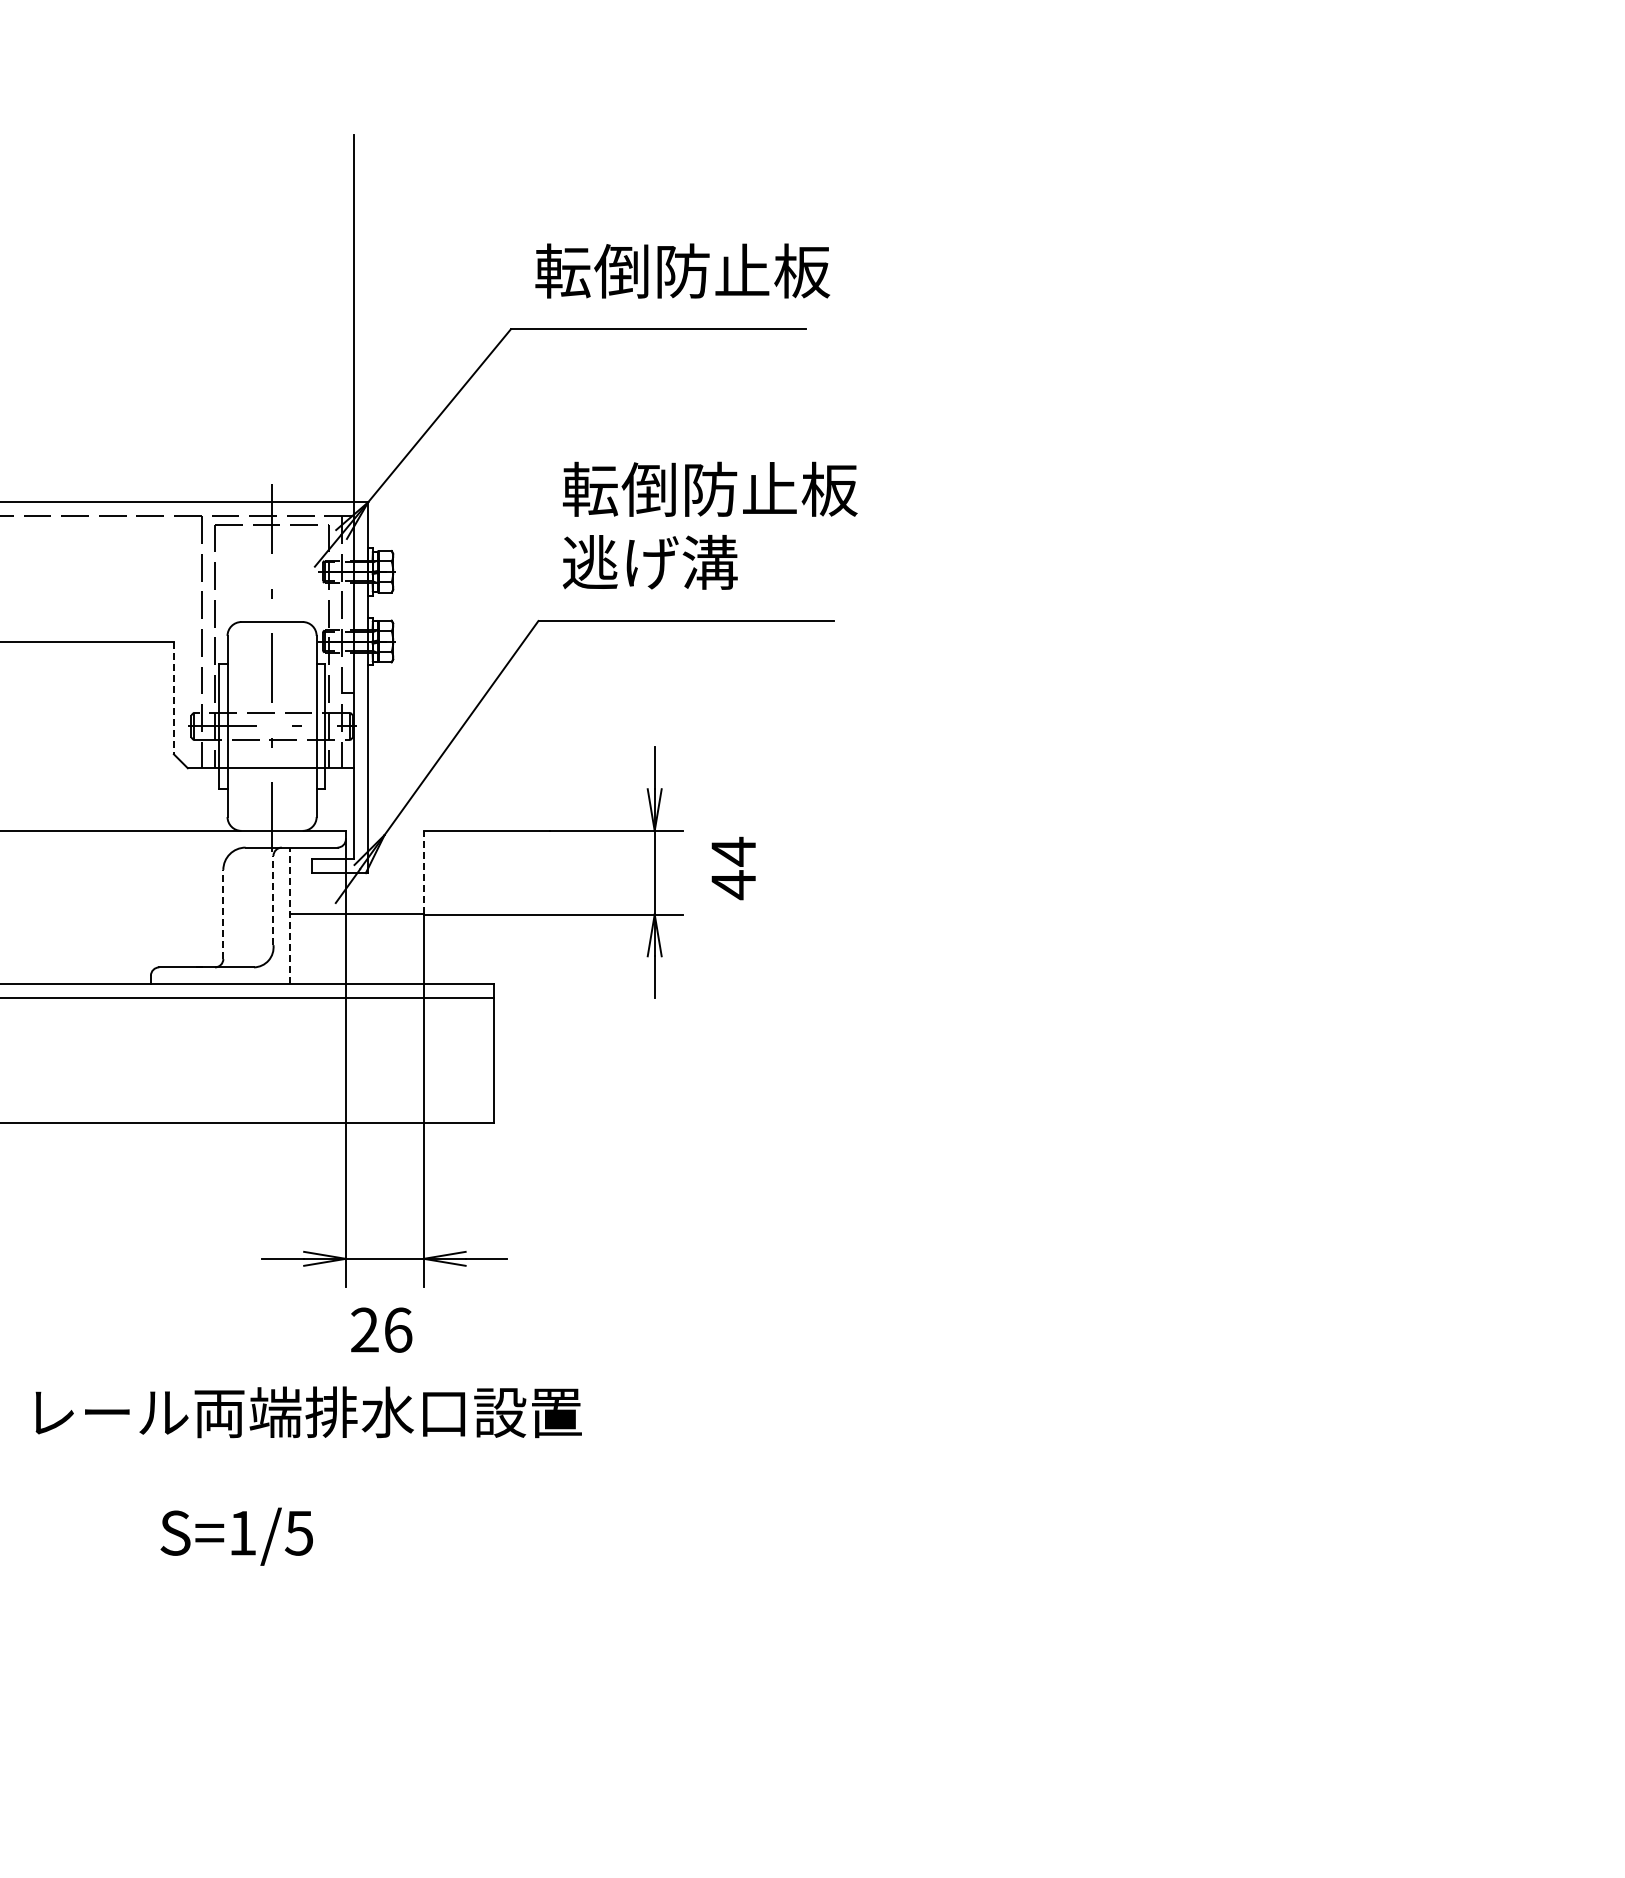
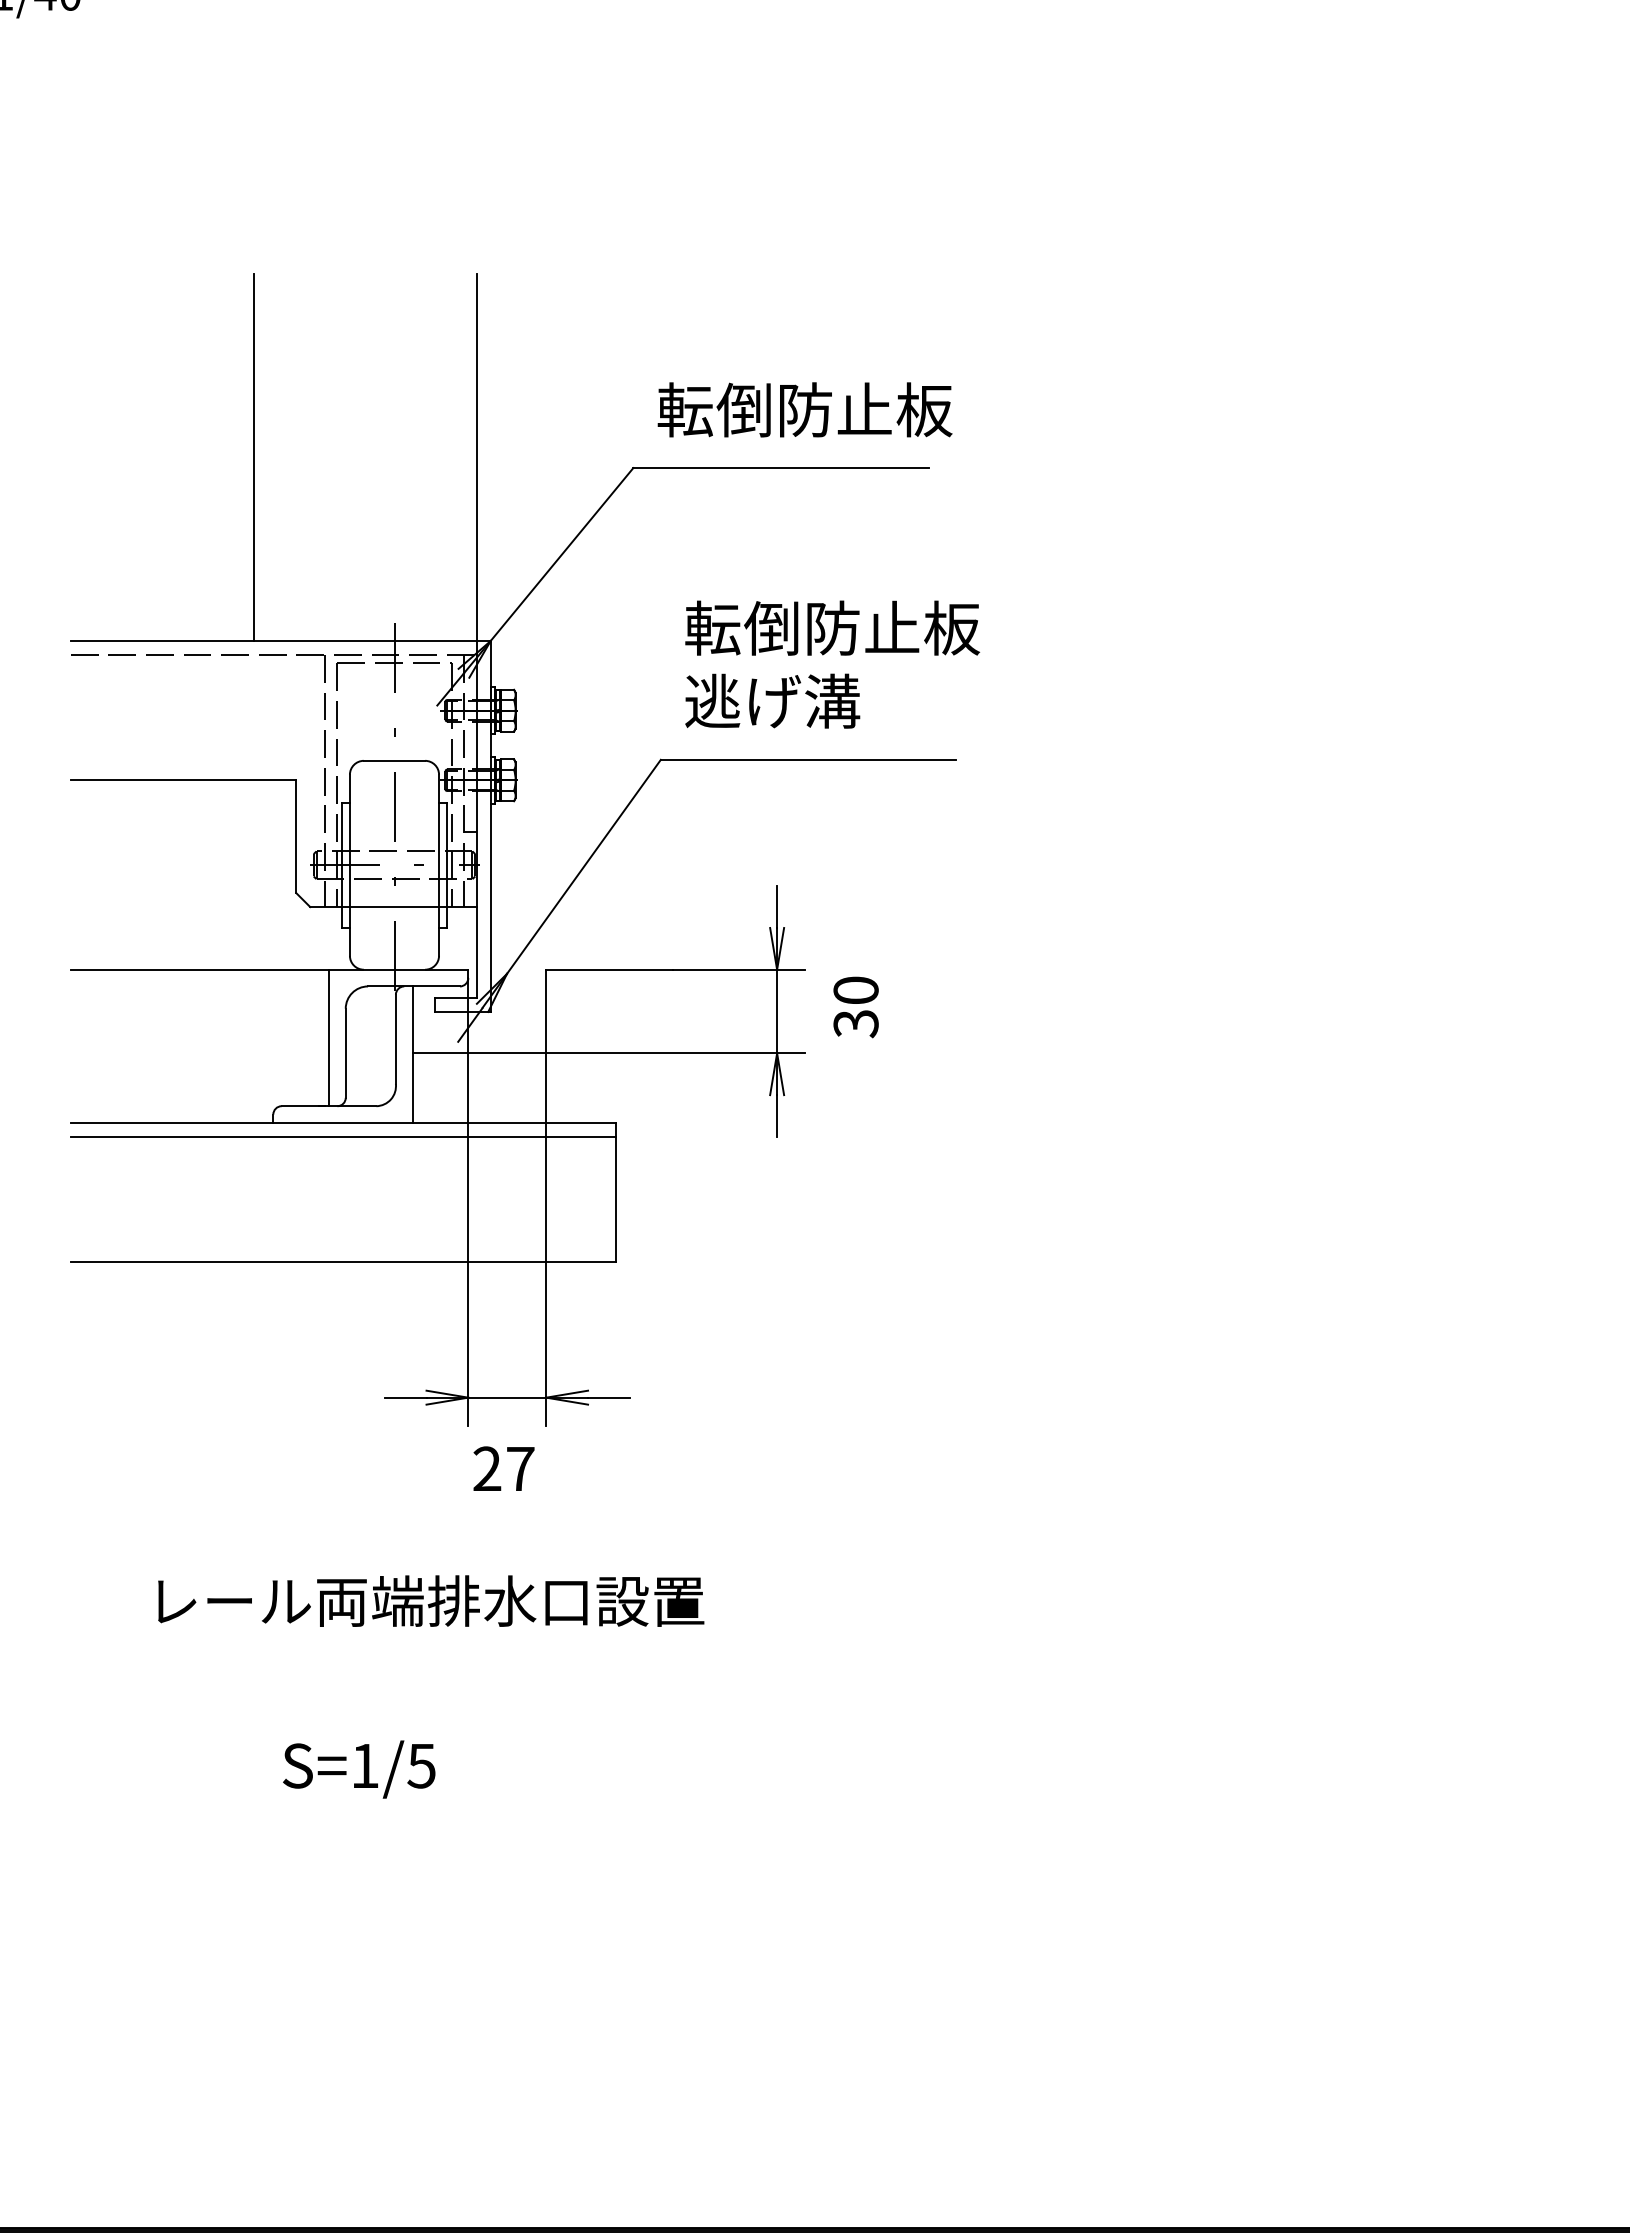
line: (131, 318) -> (253, 457), added
line: (174, 698) -> (296, 837), dashed -> solid
text: (733, 867) -> (855, 1006), 44 -> 30
line: (424, 872) -> (546, 1011), dashed -> solid
line: (207, 898) -> (329, 1037), added
line: (273, 900) -> (395, 1039), dashed -> solid
line: (223, 914) -> (345, 1053), dashed -> solid
line: (290, 915) -> (412, 1054), dashed -> solid
text: (398, 1329) -> (520, 1468), 26 -> 27
text: (309, 1411) -> (431, 1600), moved
text: (237, 1536) -> (359, 1769), moved

